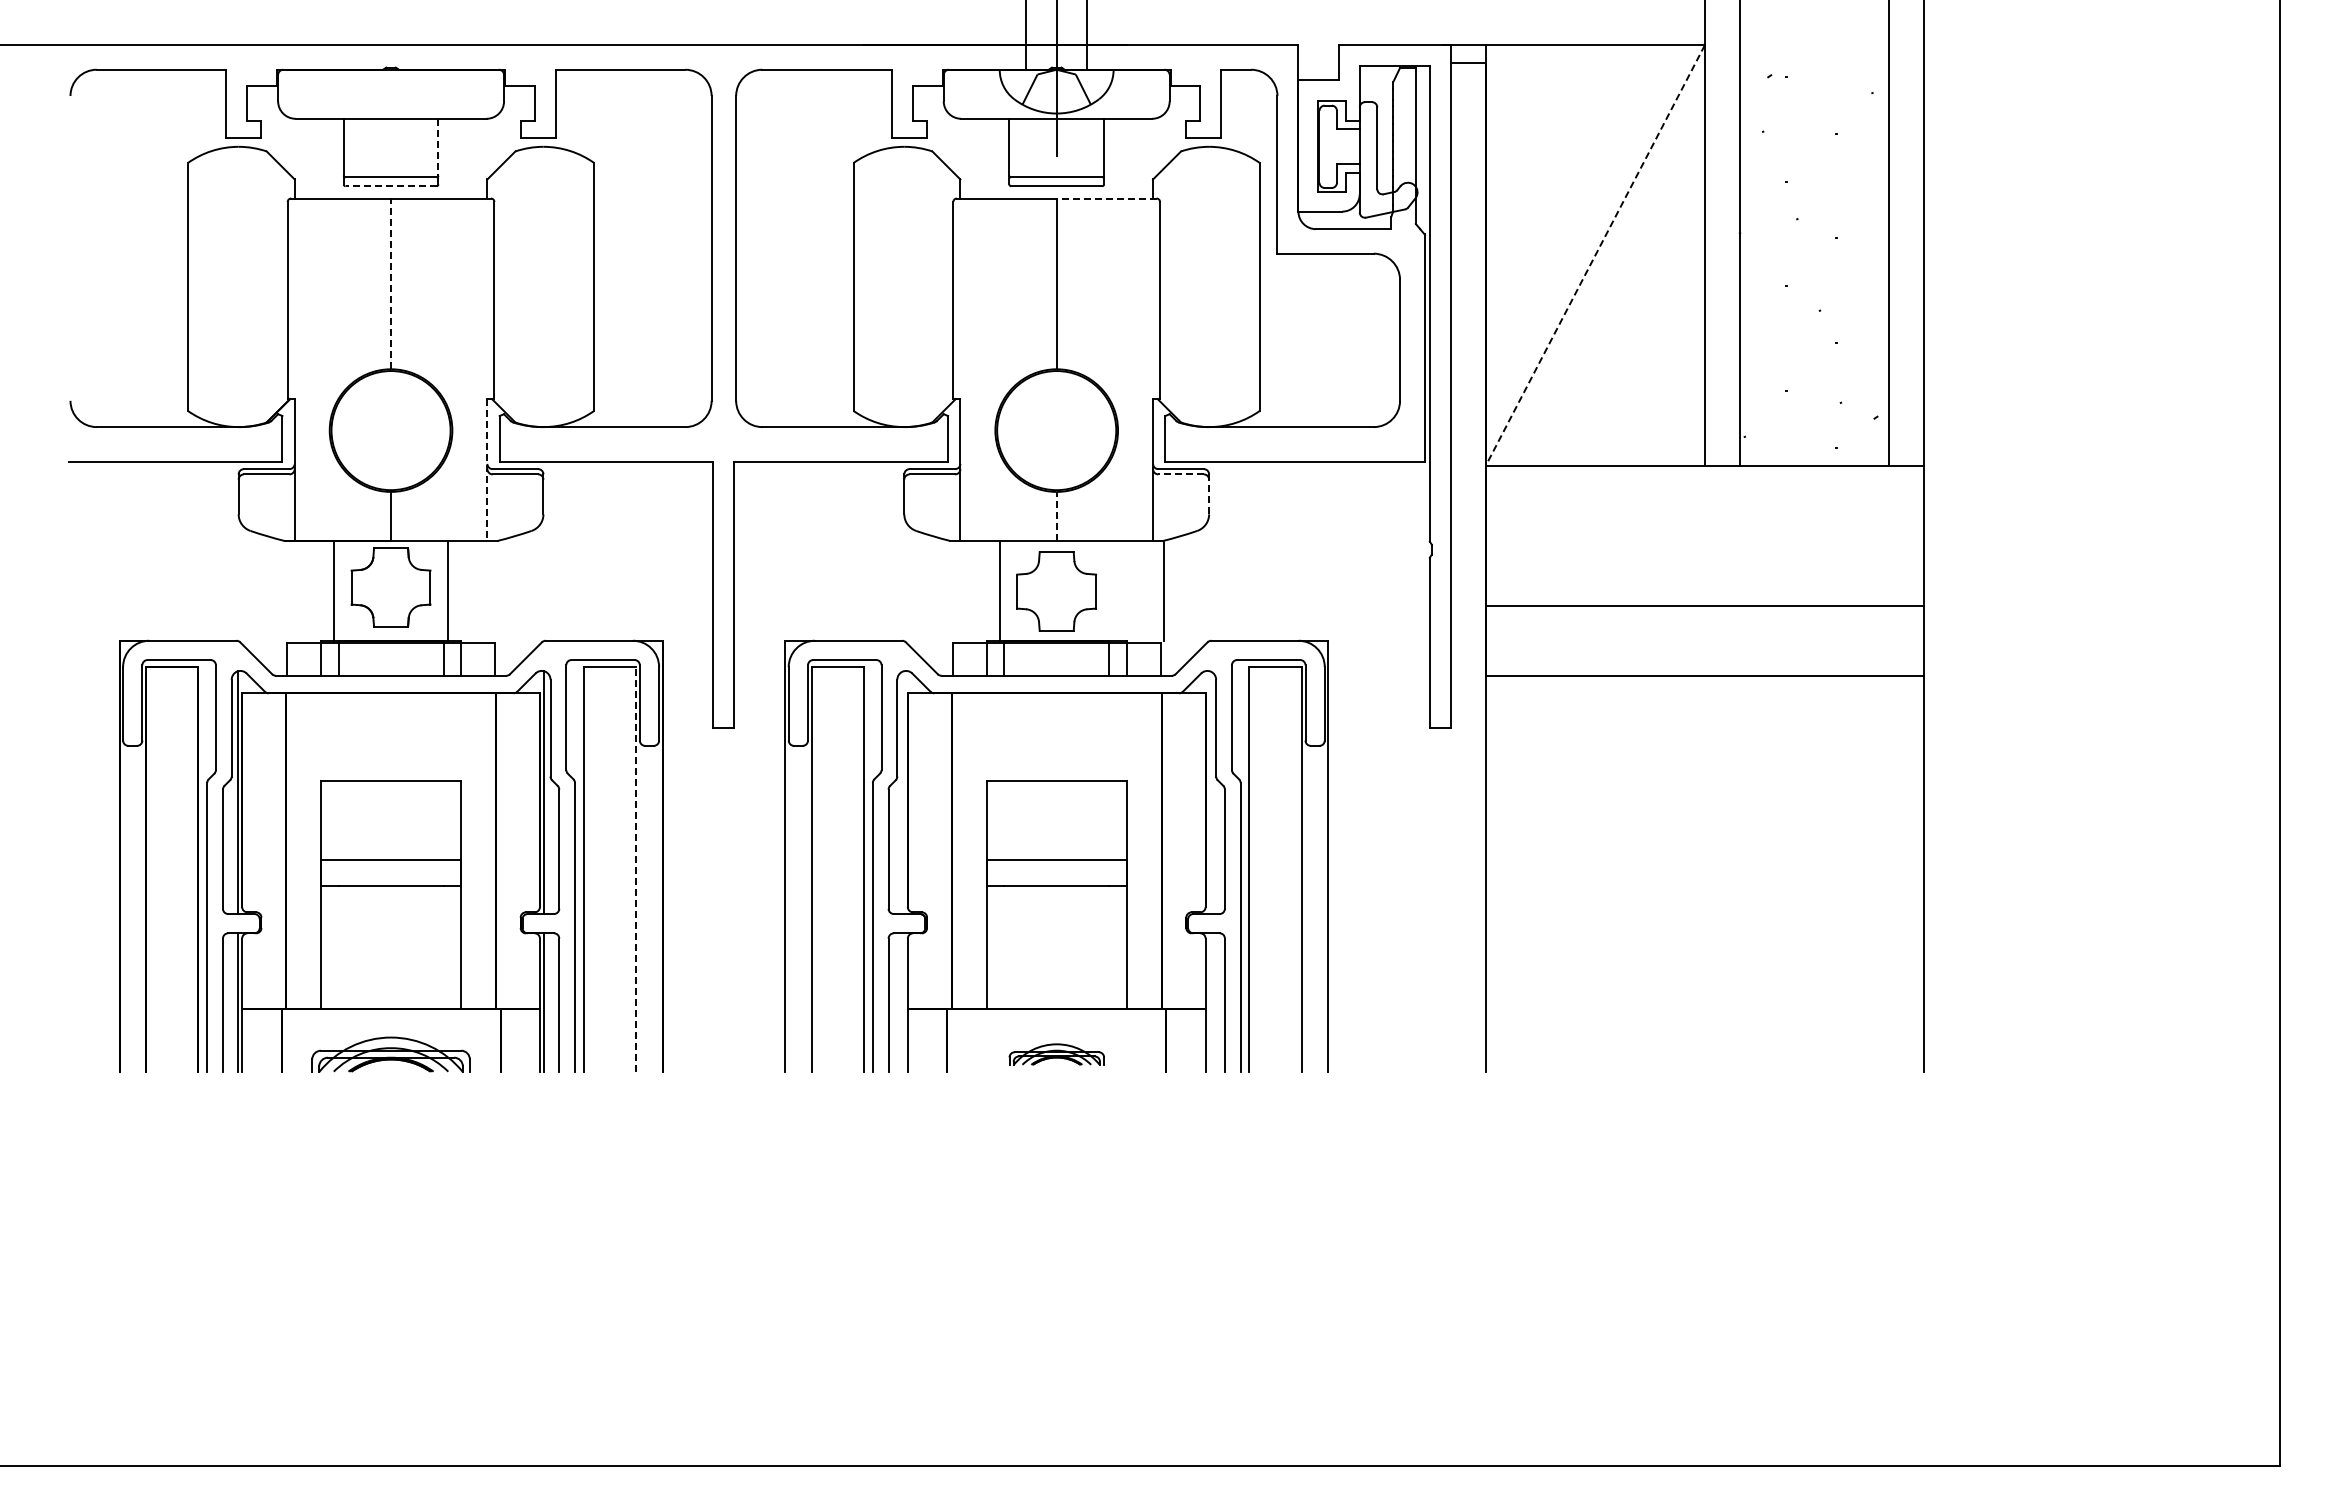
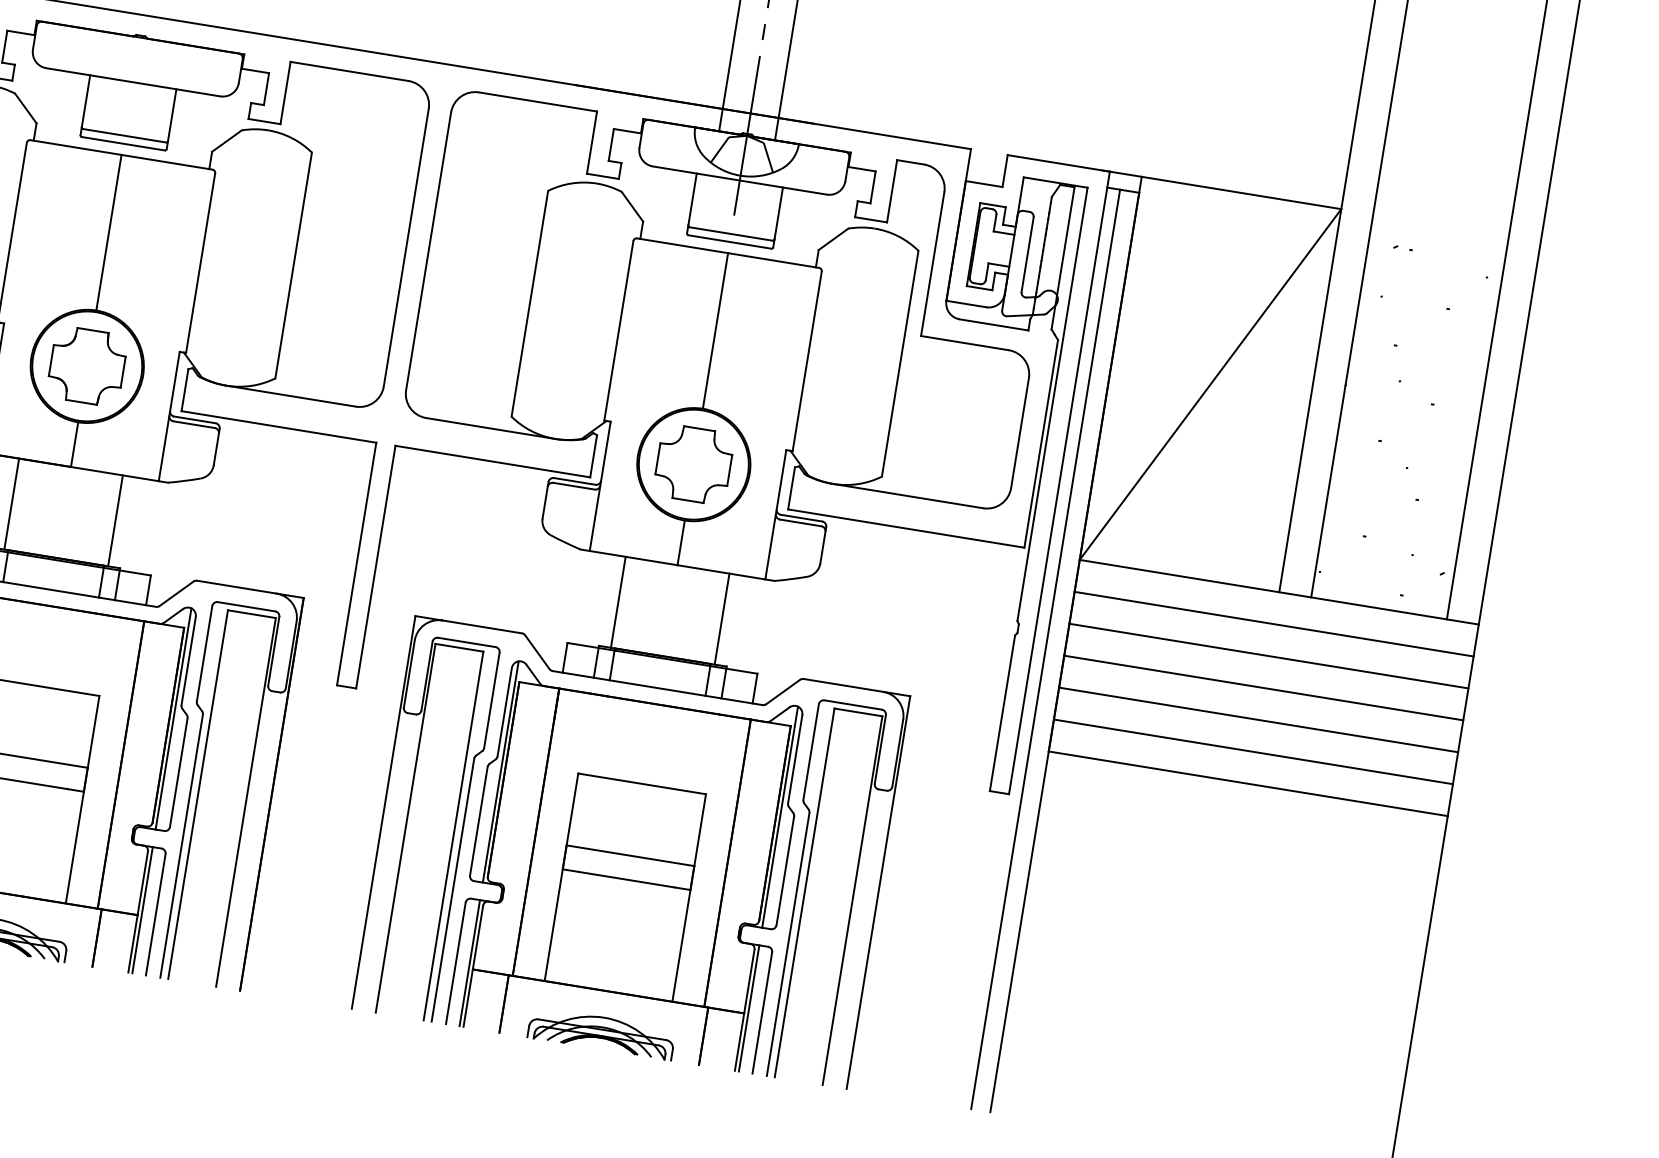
line: (438, 147) -> (172, 115), dashed -> solid
line: (391, 186) -> (123, 144), dashed -> solid
line: (1106, 198) -> (773, 260), dashed -> solid
line: (1595, 255) -> (1210, 384), dashed -> solid
line: (391, 283) -> (109, 232), dashed -> solid
line: (487, 470) -> (169, 417), dashed -> solid
line: (1181, 474) -> (801, 523), dashed -> solid
line: (1209, 494) -> (823, 545), dashed -> solid
line: (1704, 500) -> (1273, 623), added
line: (1056, 516) -> (680, 542), dashed -> solid
line: (1704, 535) -> (1268, 655), added
line: (1464, 566) -> (1045, 648), added
line: (1704, 570) -> (1263, 687), added
part: (390, 587) -> (86, 366), moved
line: (1163, 590) -> (721, 618), moved
part: (1056, 591) -> (693, 464), moved
line: (1704, 640) -> (1253, 751), added
line: (903, 792) -> (500, 771), added
line: (1210, 792) -> (780, 817), added
line: (636, 868) -> (246, 801), dashed -> solid
line: (903, 1002) -> (469, 963), added
line: (1210, 1002) -> (749, 1008), added
part: (1056, 1054) -> (601, 1033), size x1.67

